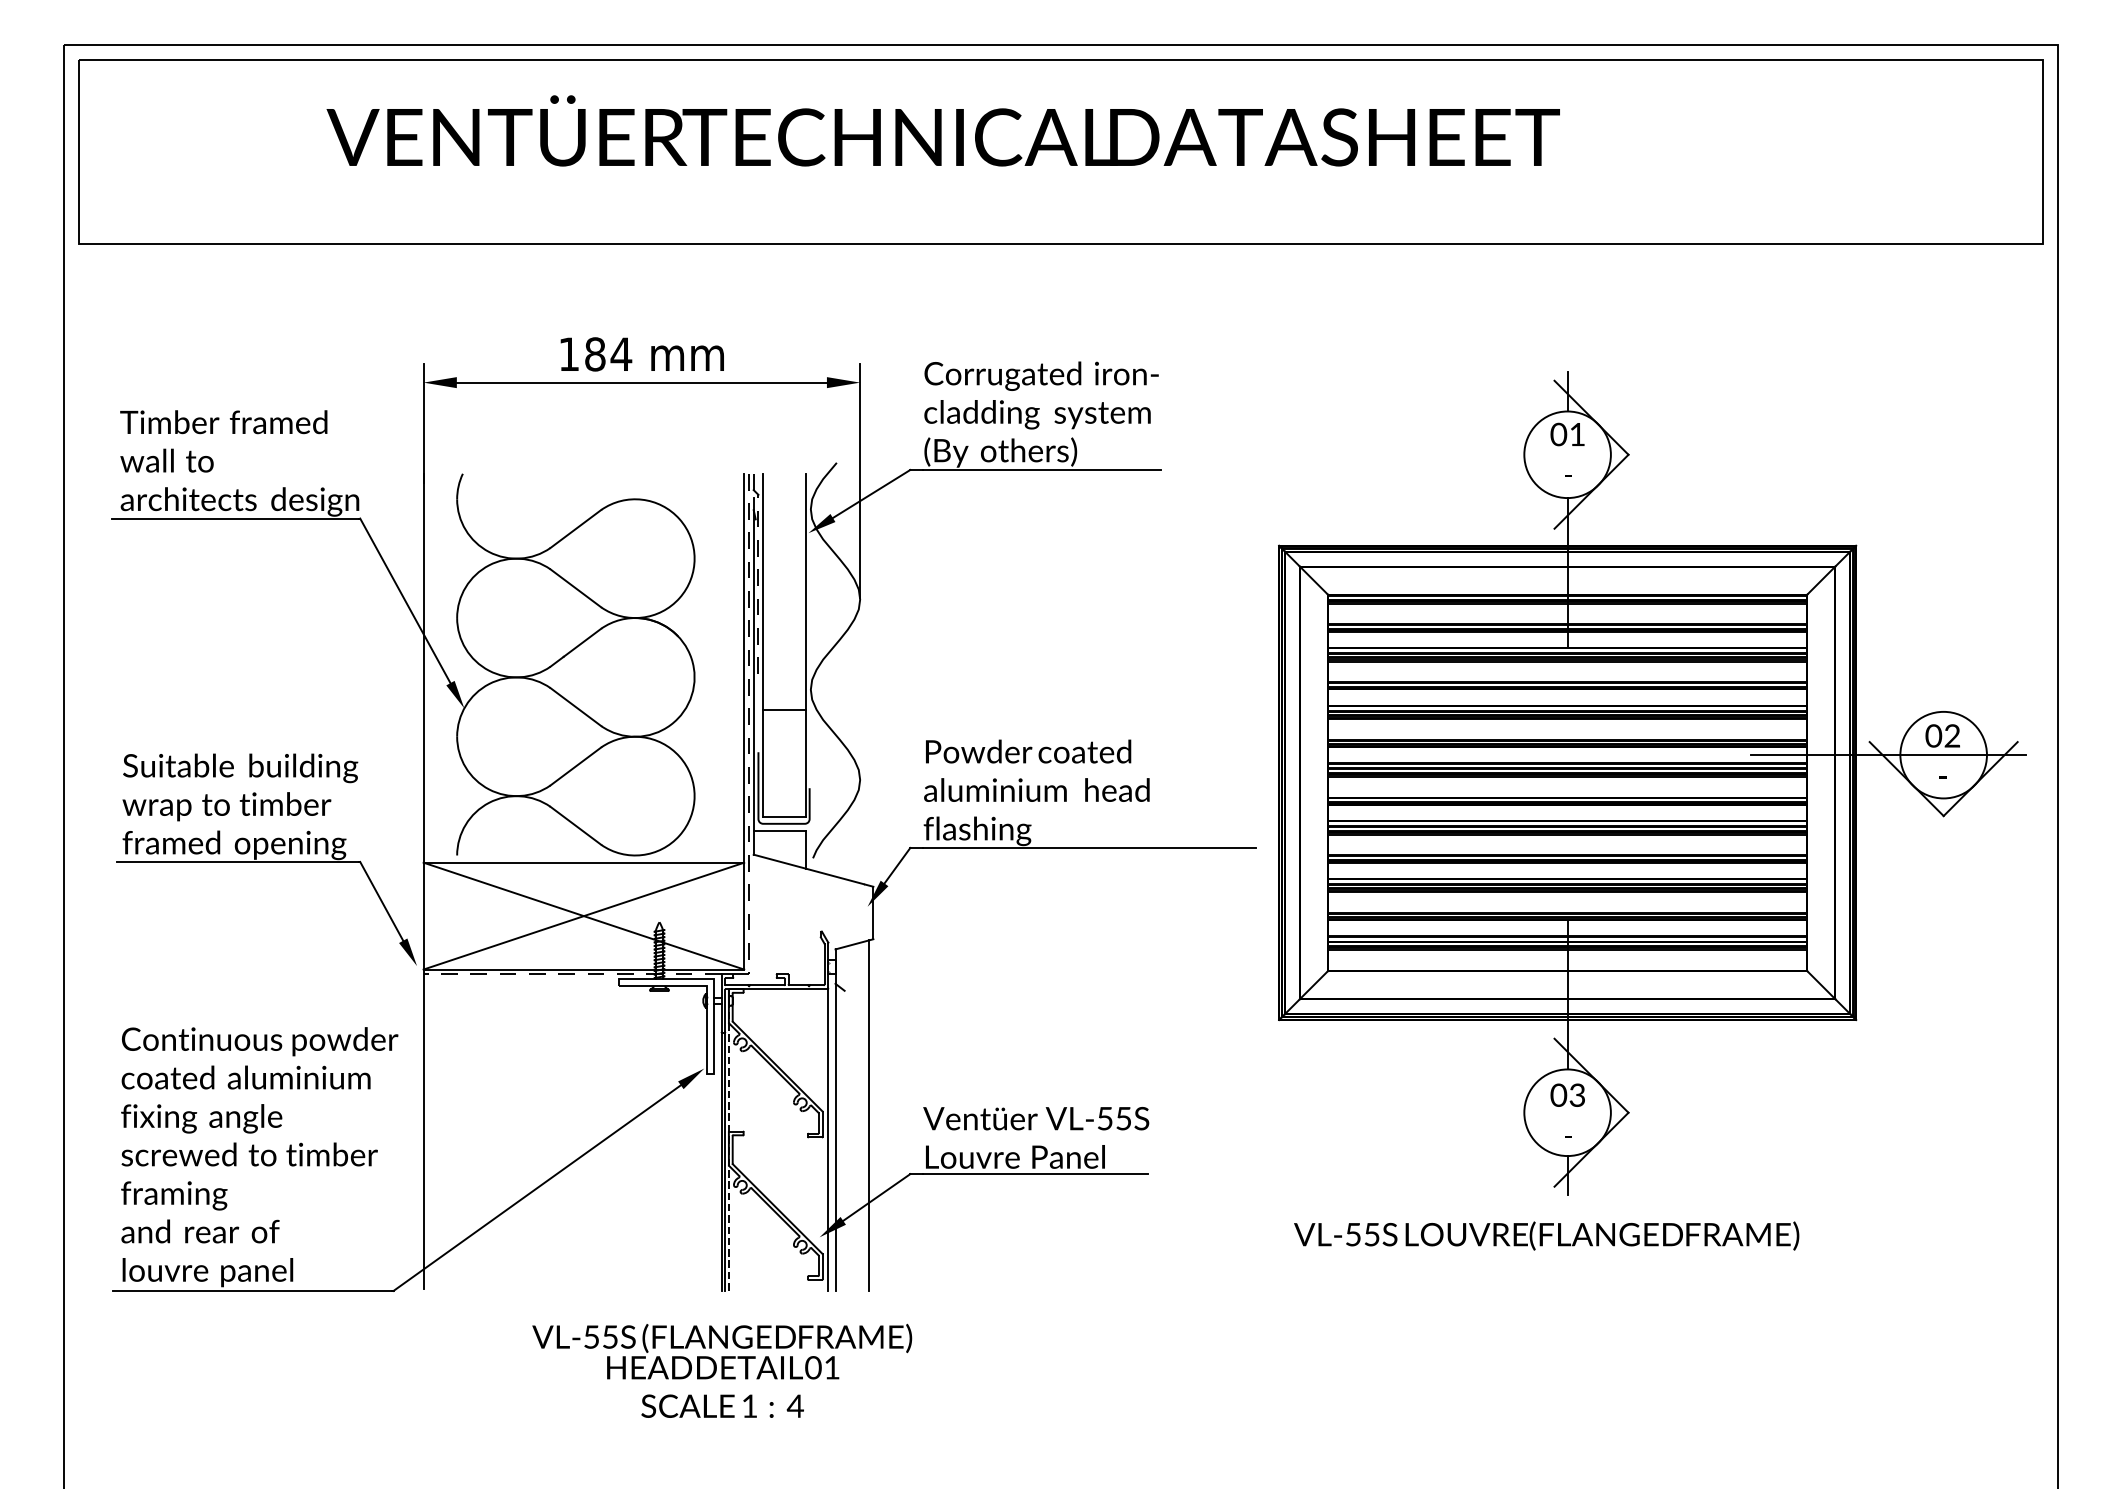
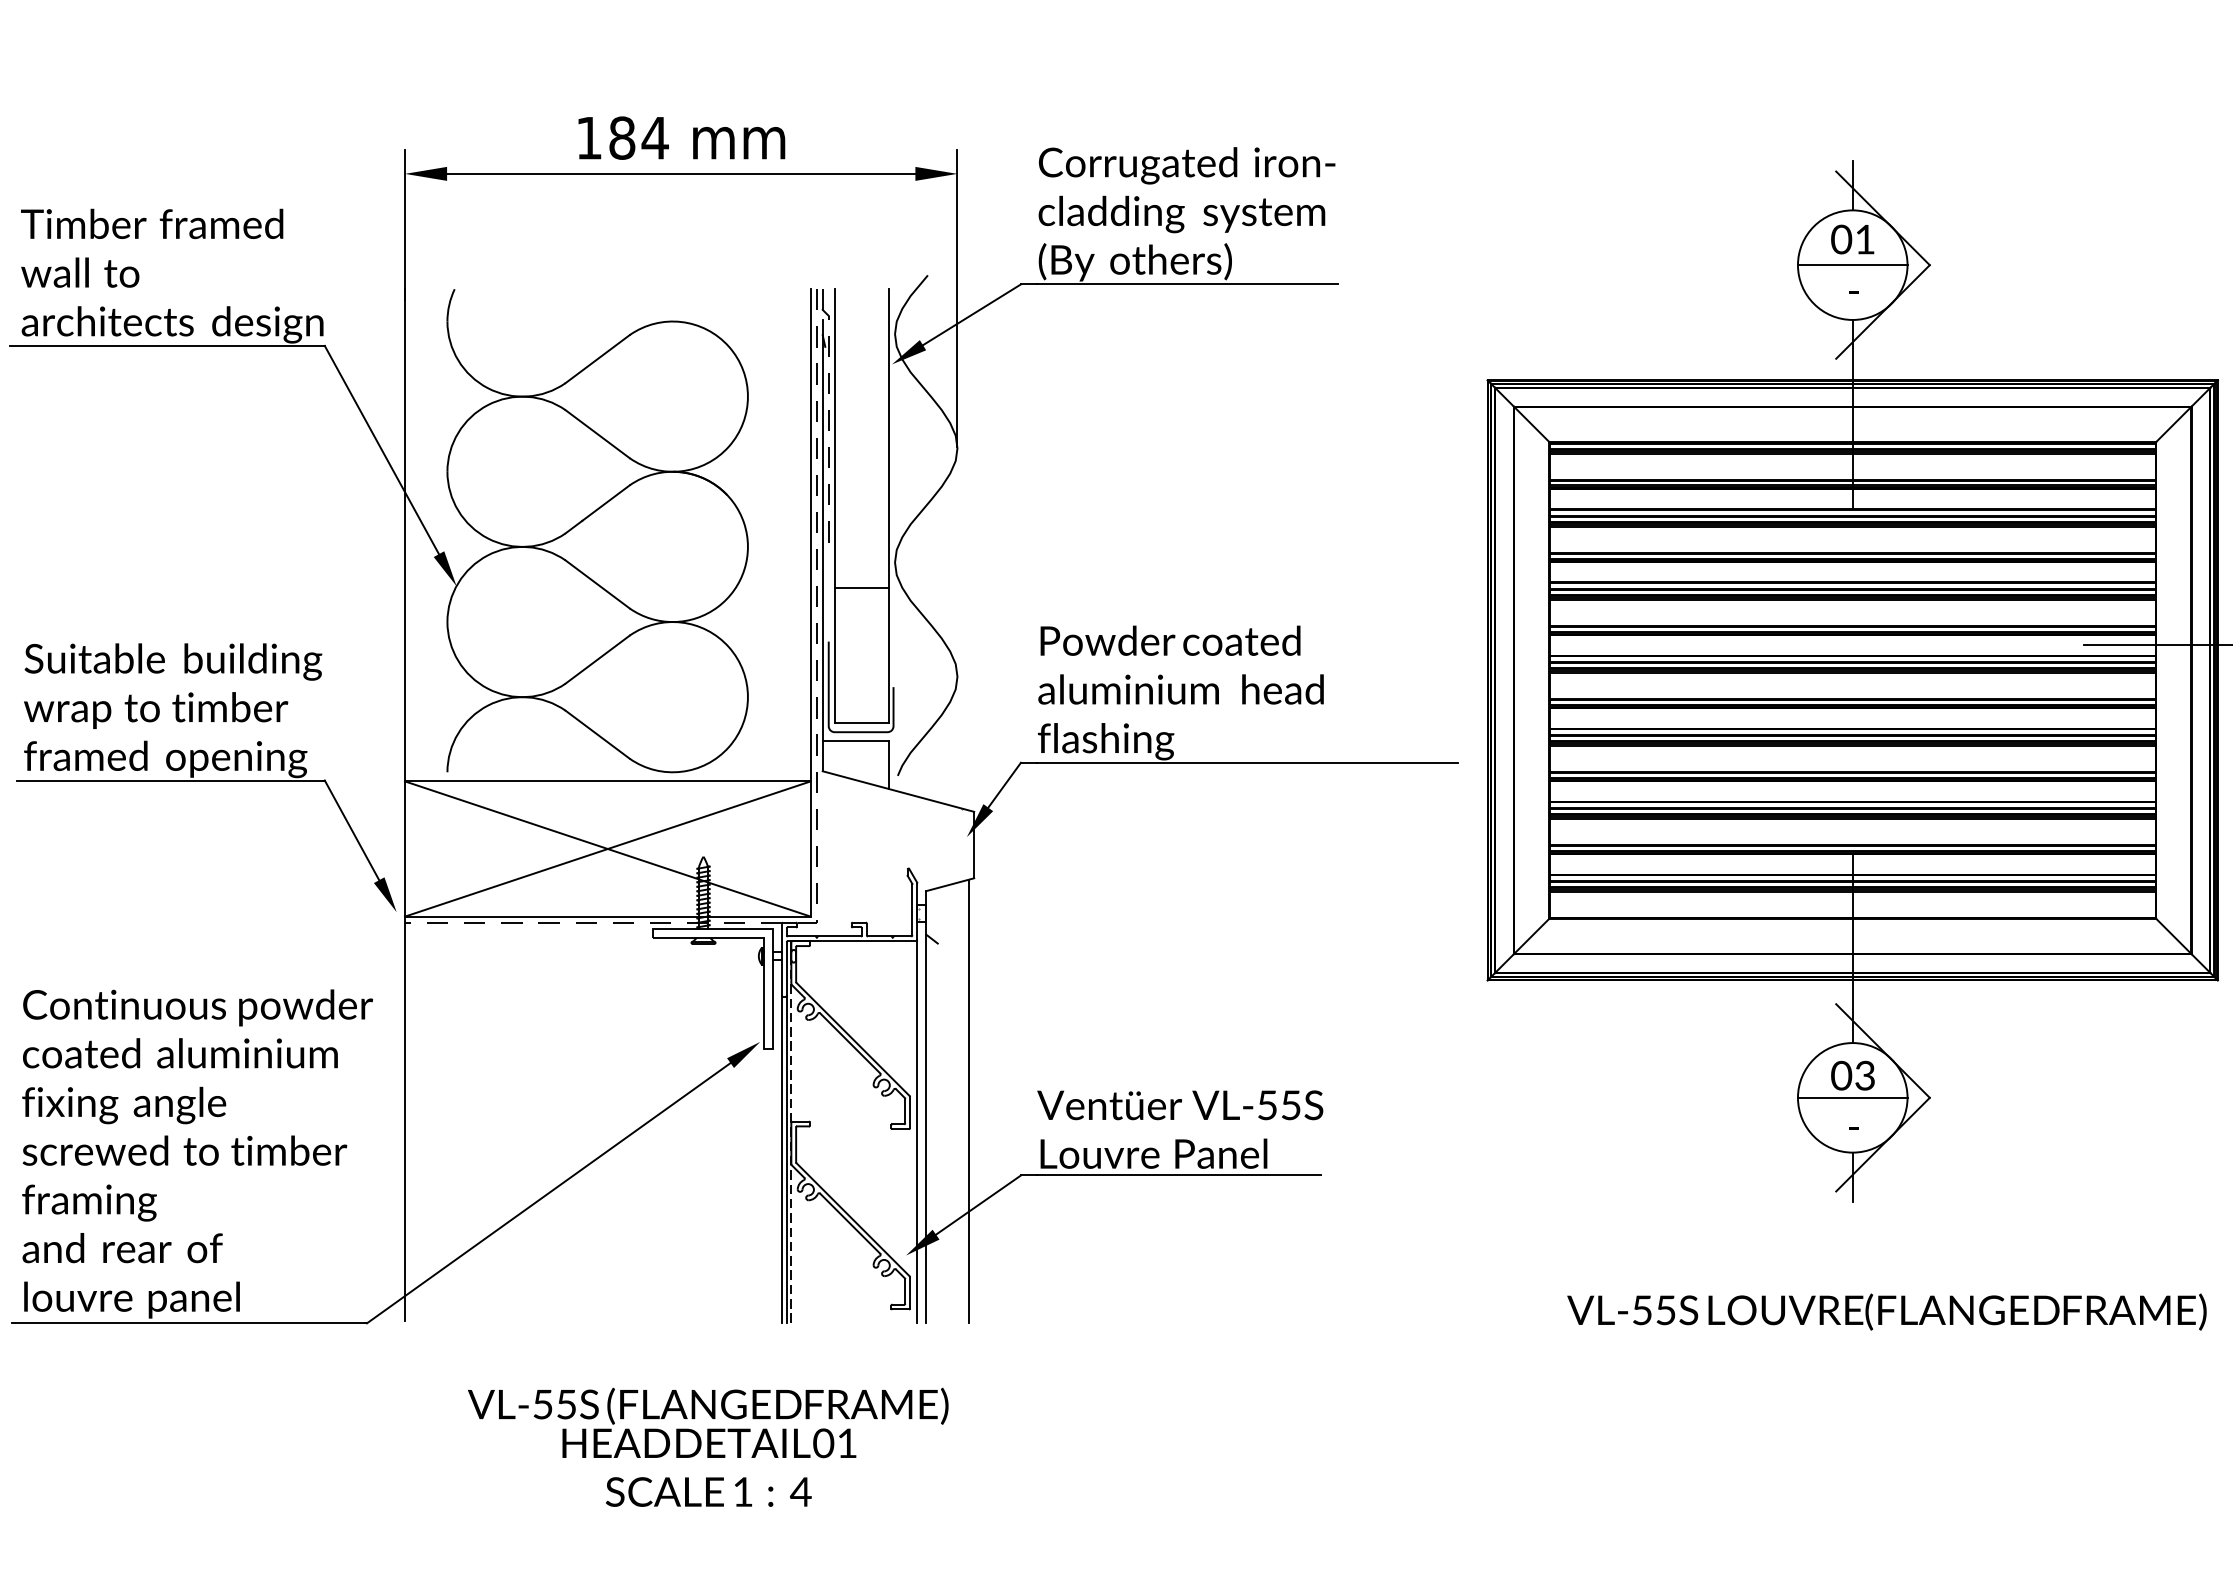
line: (1567, 454) -> (1852, 264), added
line: (1567, 1112) -> (1852, 1097), added
text: (1546, 1235) -> (1886, 1311), moved
text: (722, 1370) -> (708, 1446), moved

